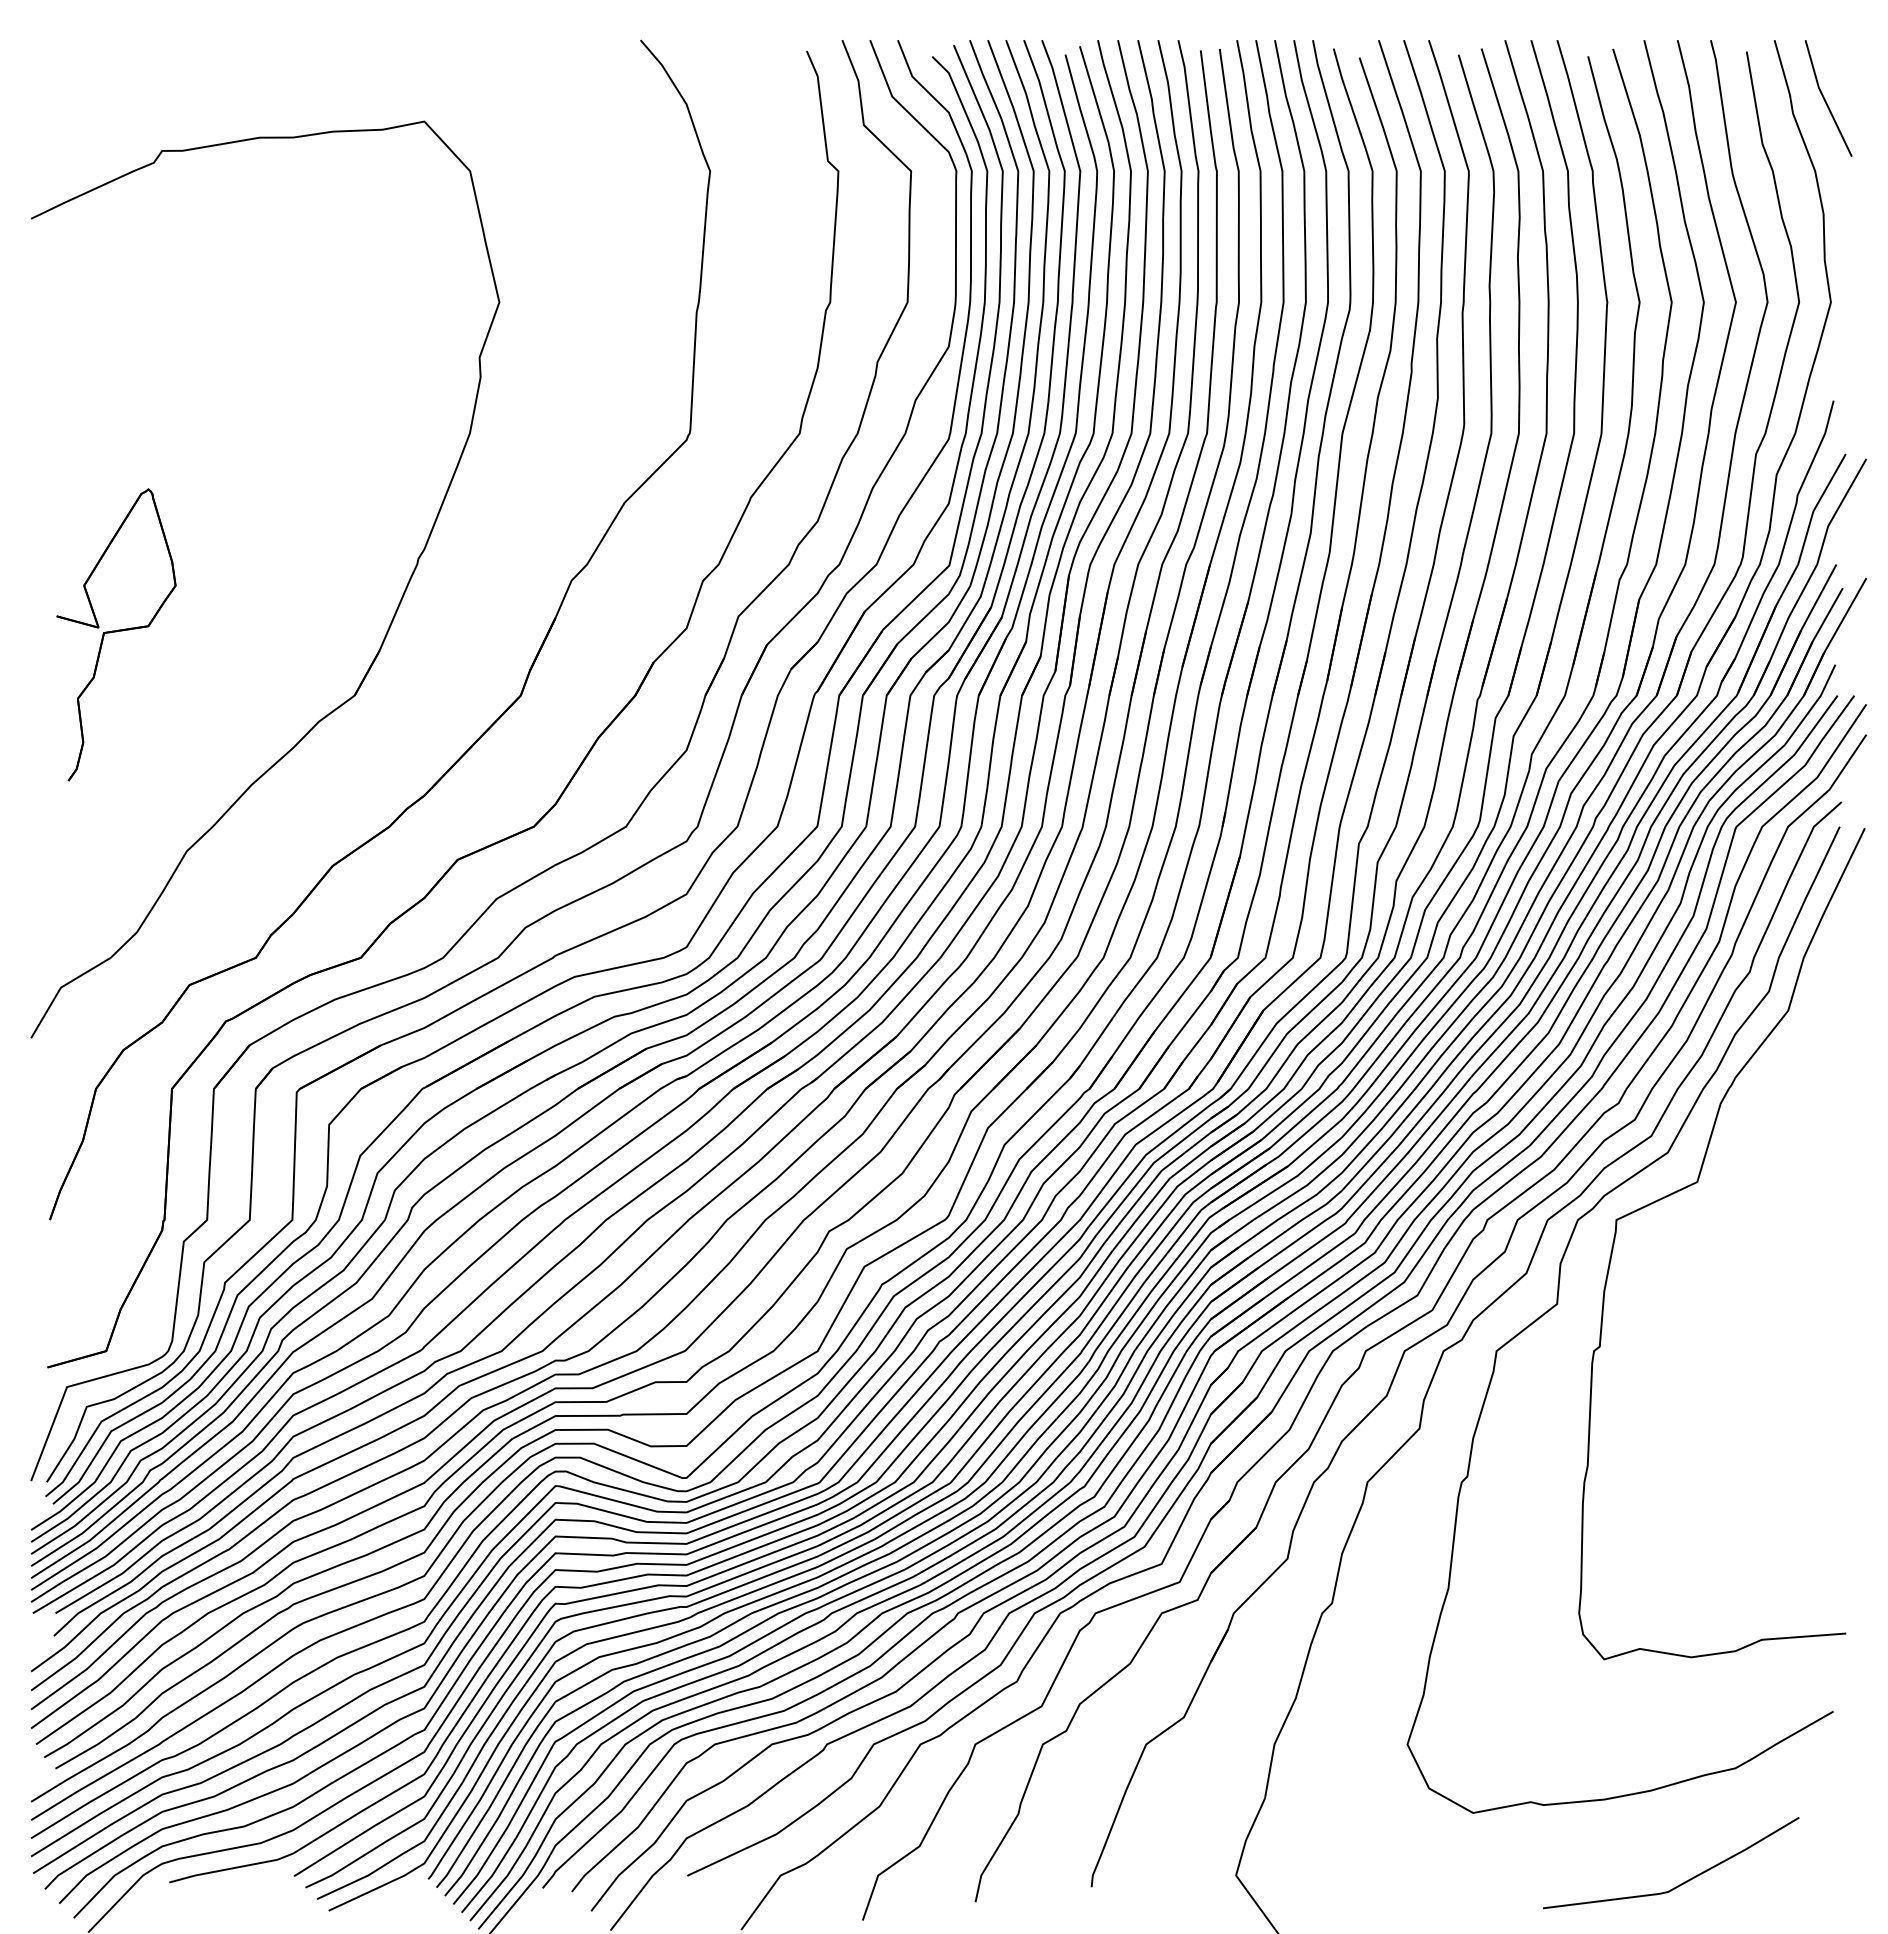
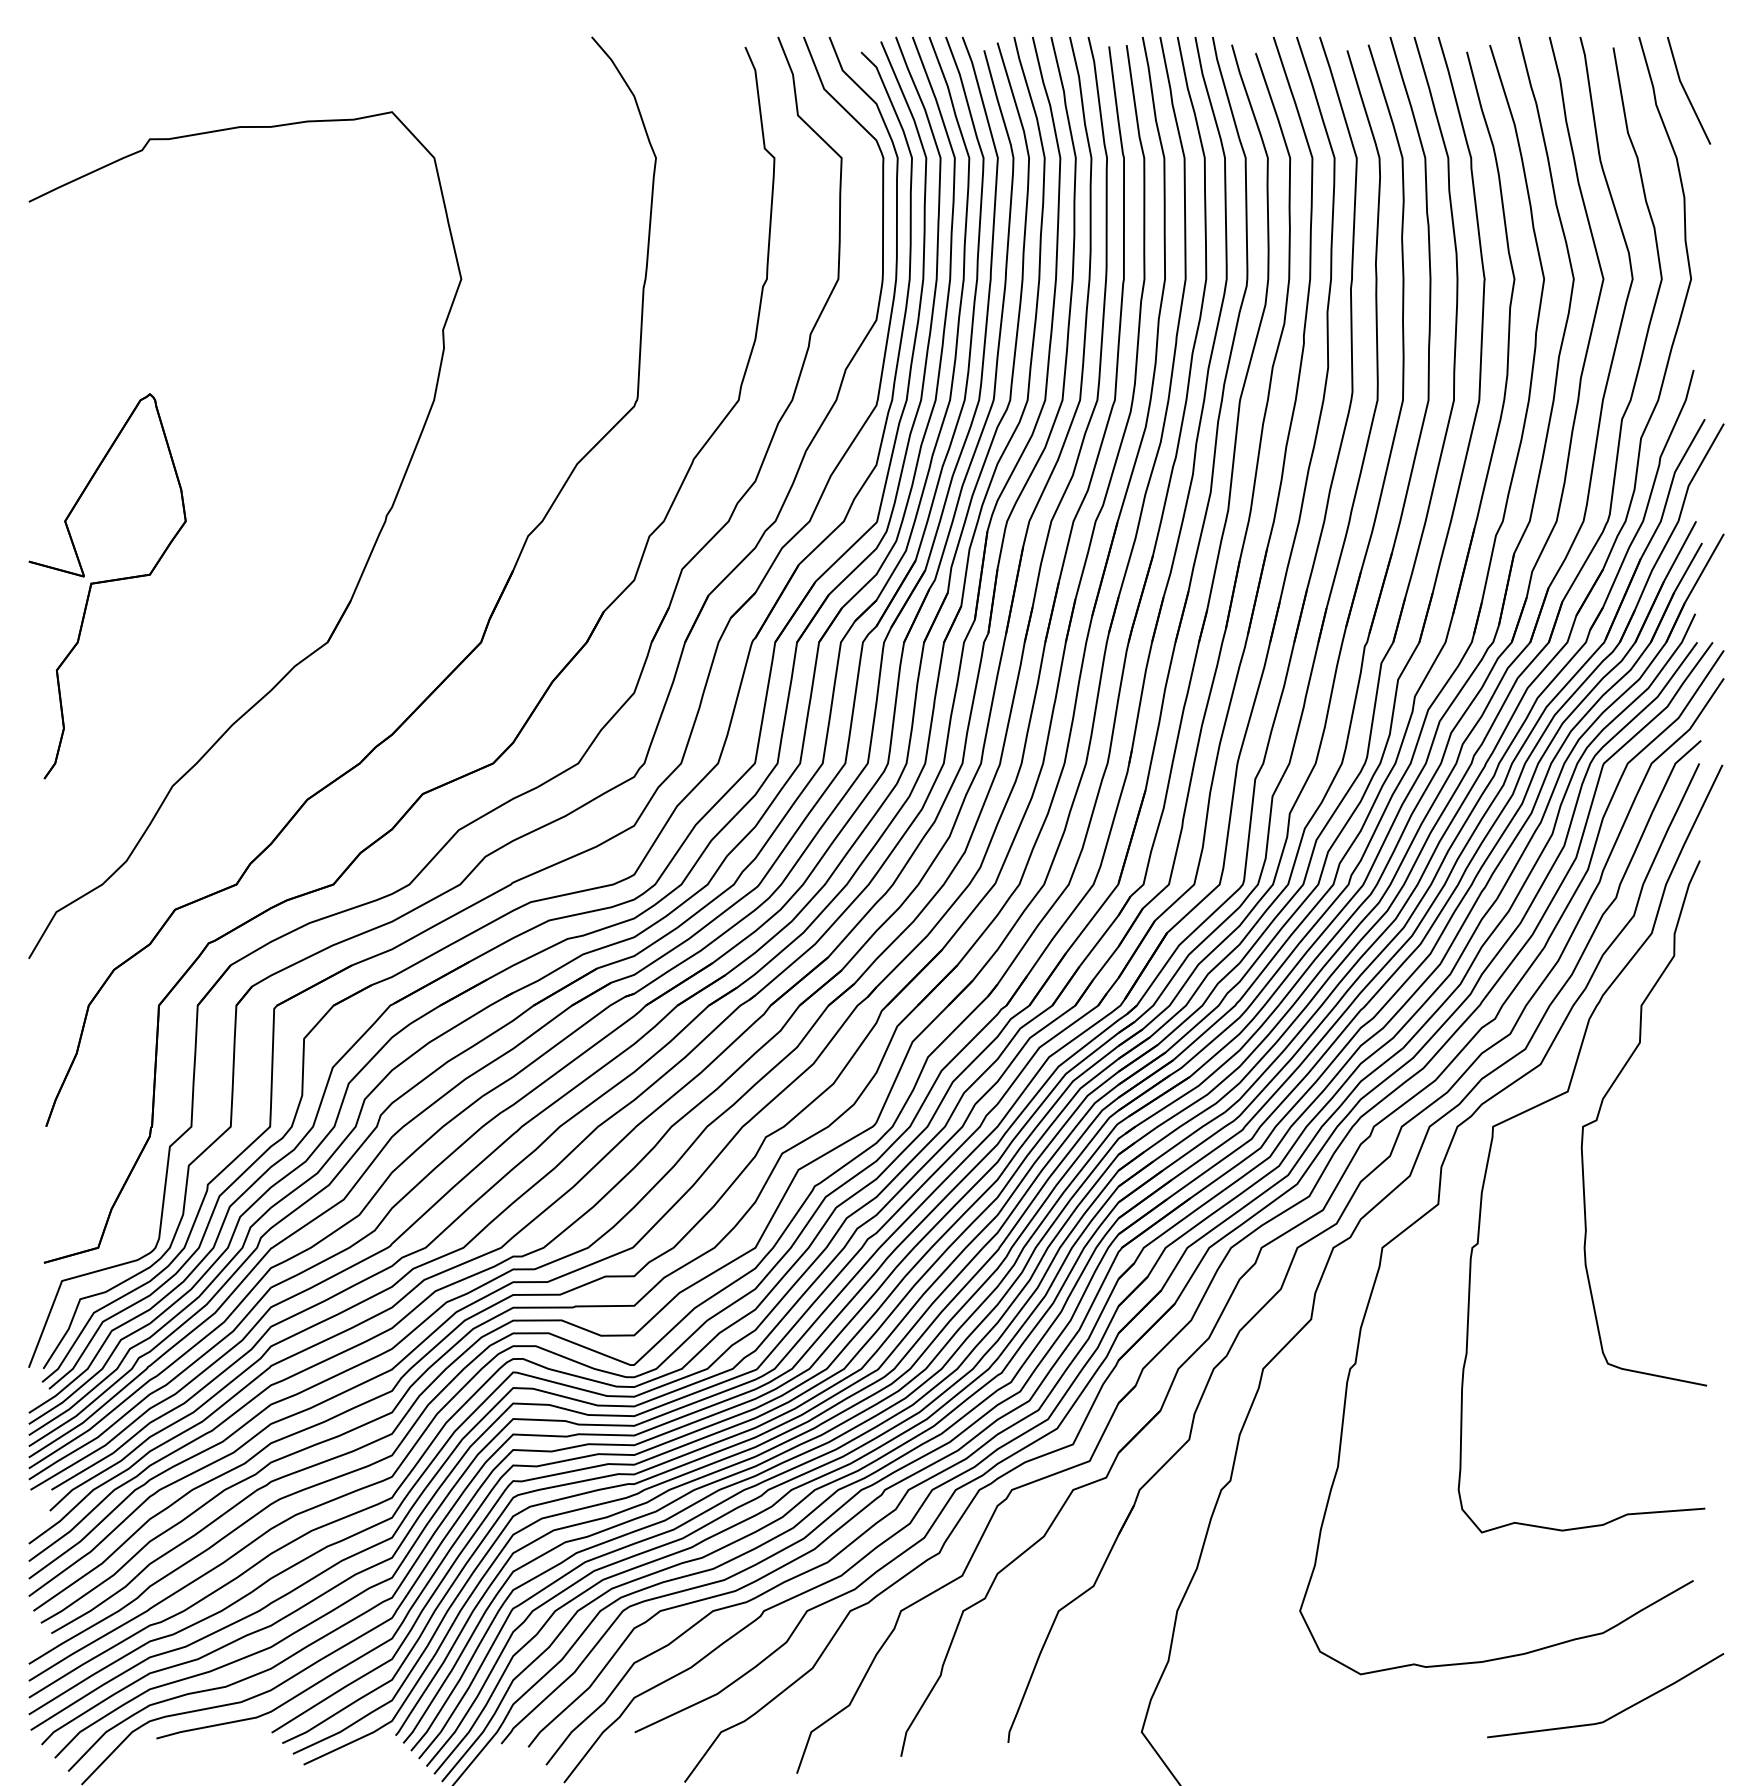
part: (116, 635) -> (107, 586), size x1.43
curve: (1732, 1203) -> (1600, 1111), added
curve: (1680, 1883) -> (1614, 1714), moved

